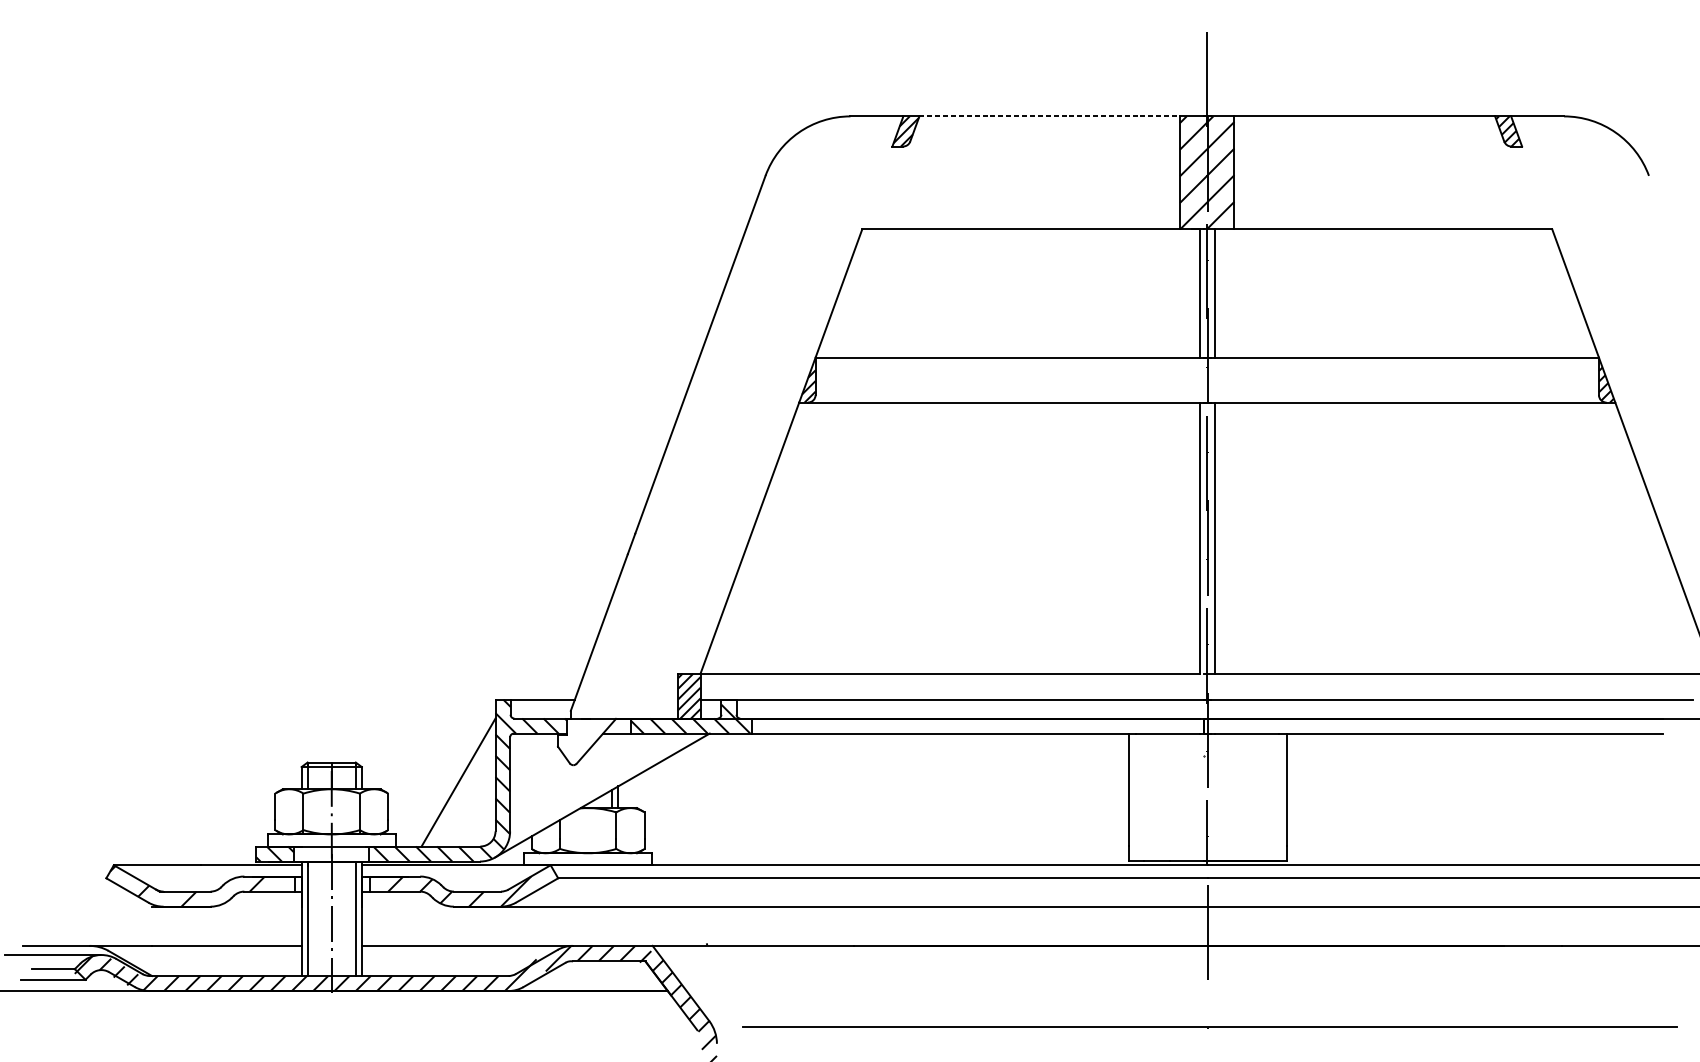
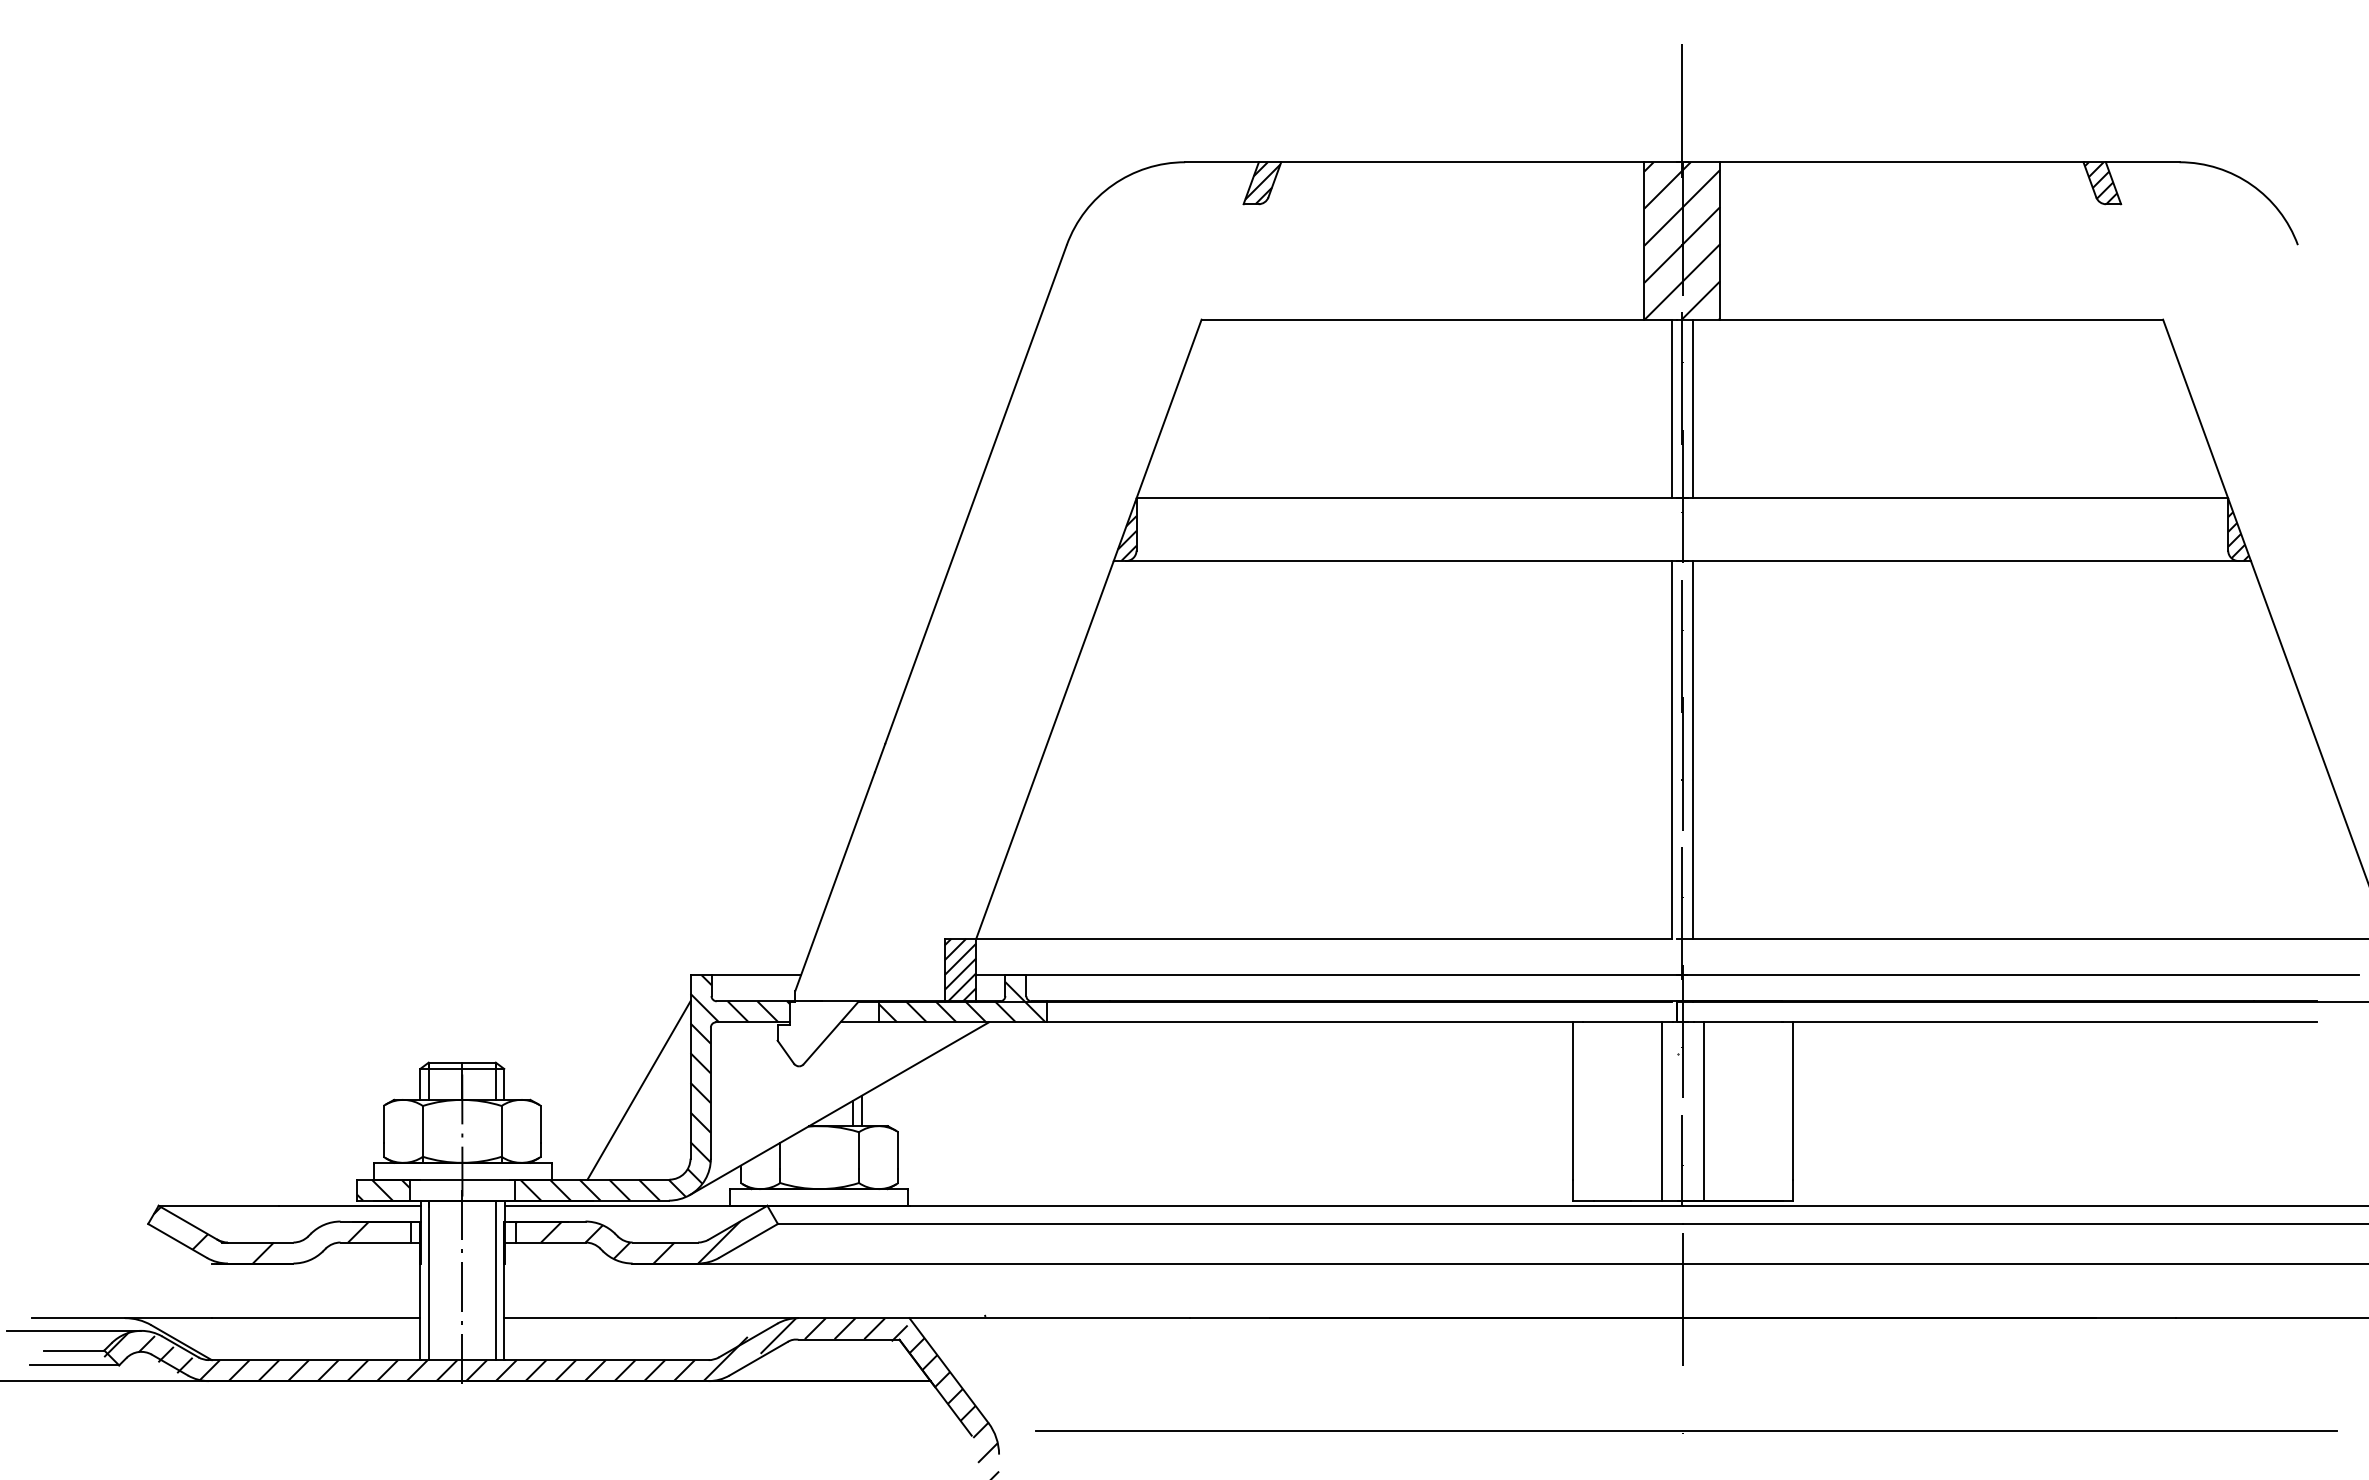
line: (1049, 116) -> (1462, 162), dashed -> solid
line: (1193, 797) -> (1662, 1111), added
line: (1223, 797) -> (1704, 1111), added

